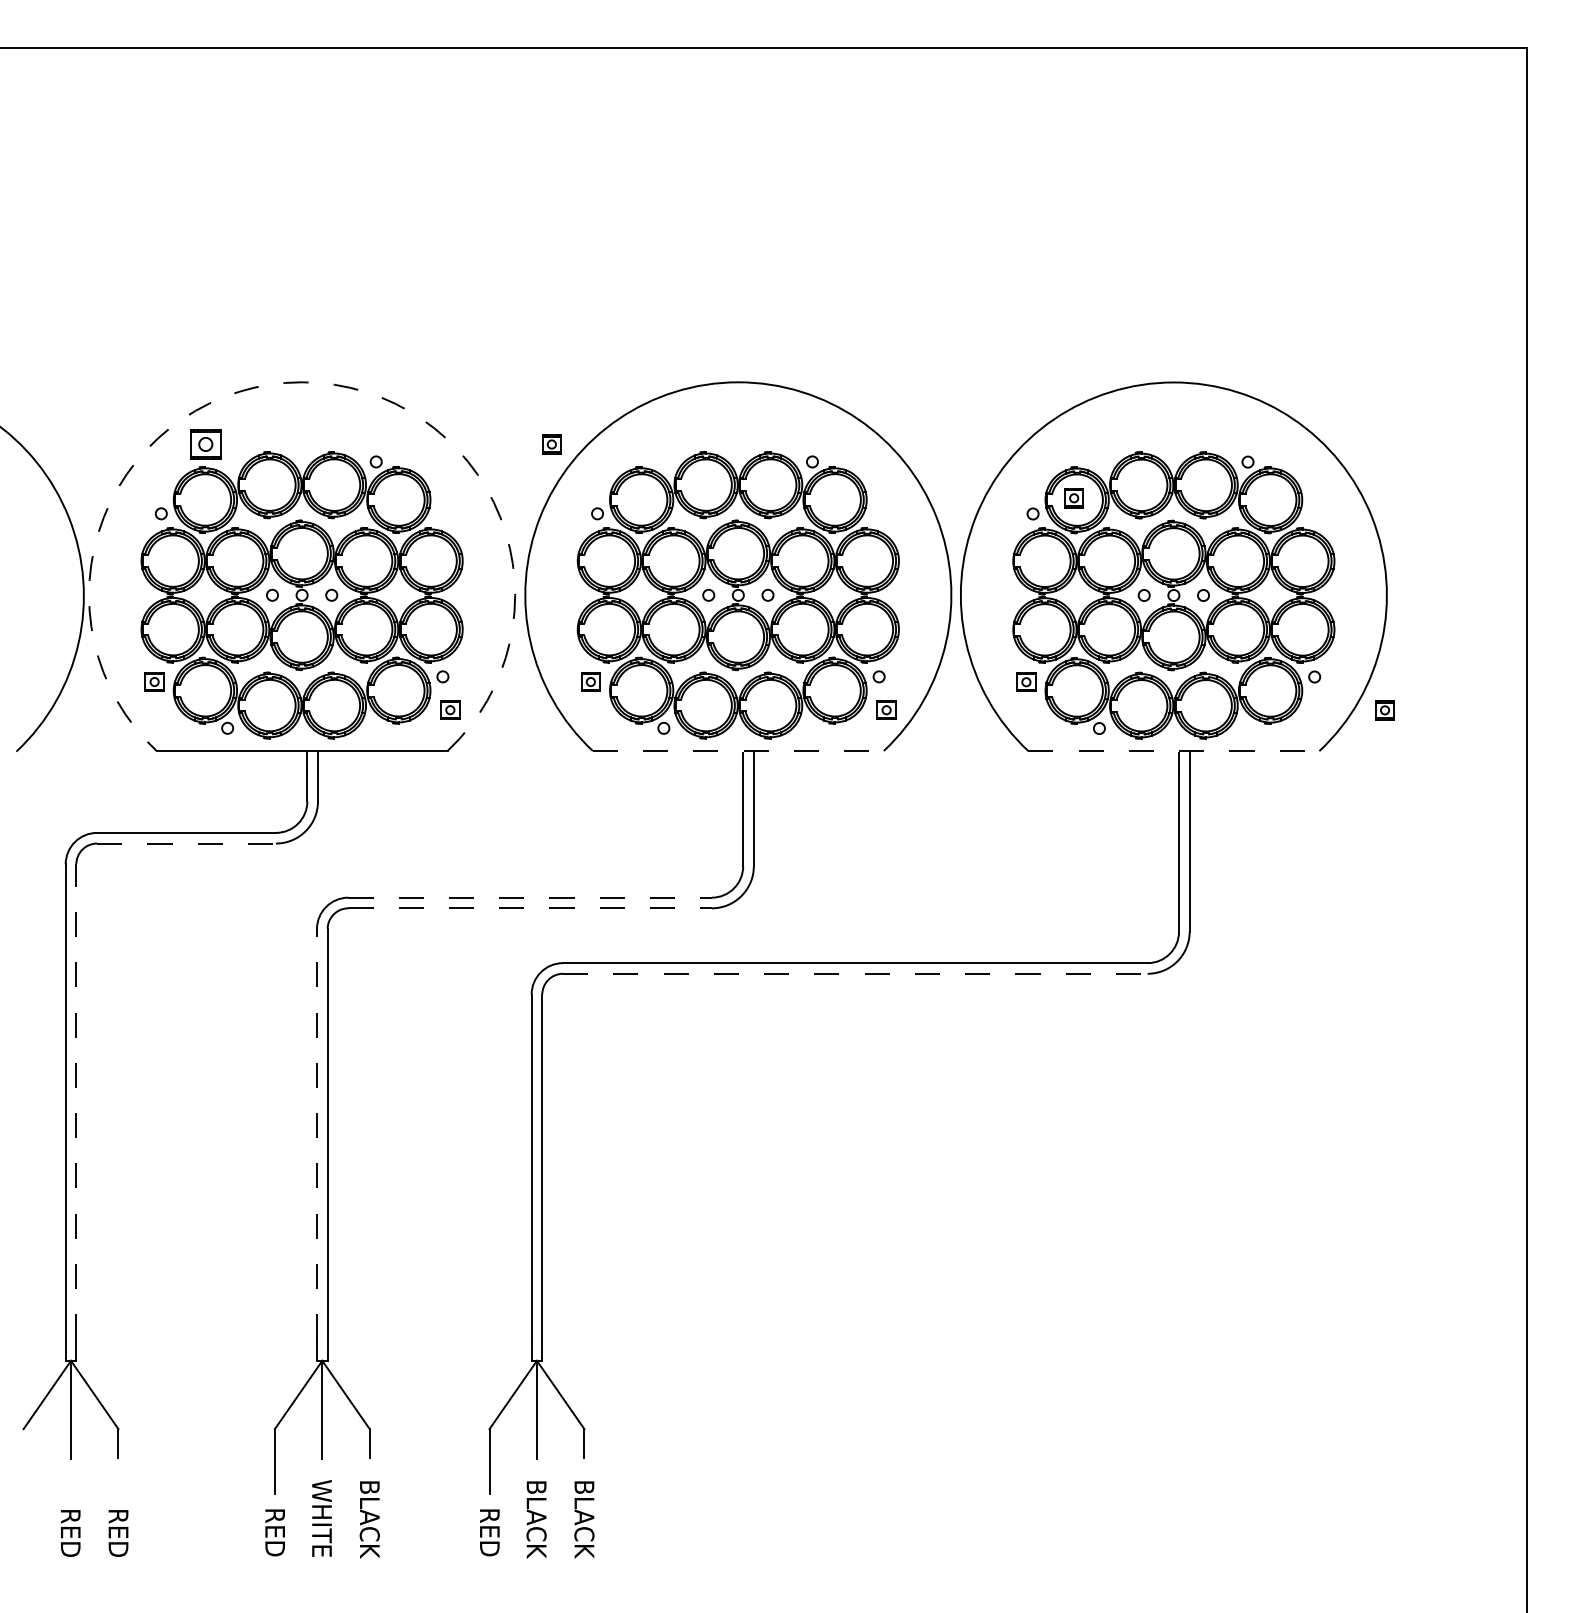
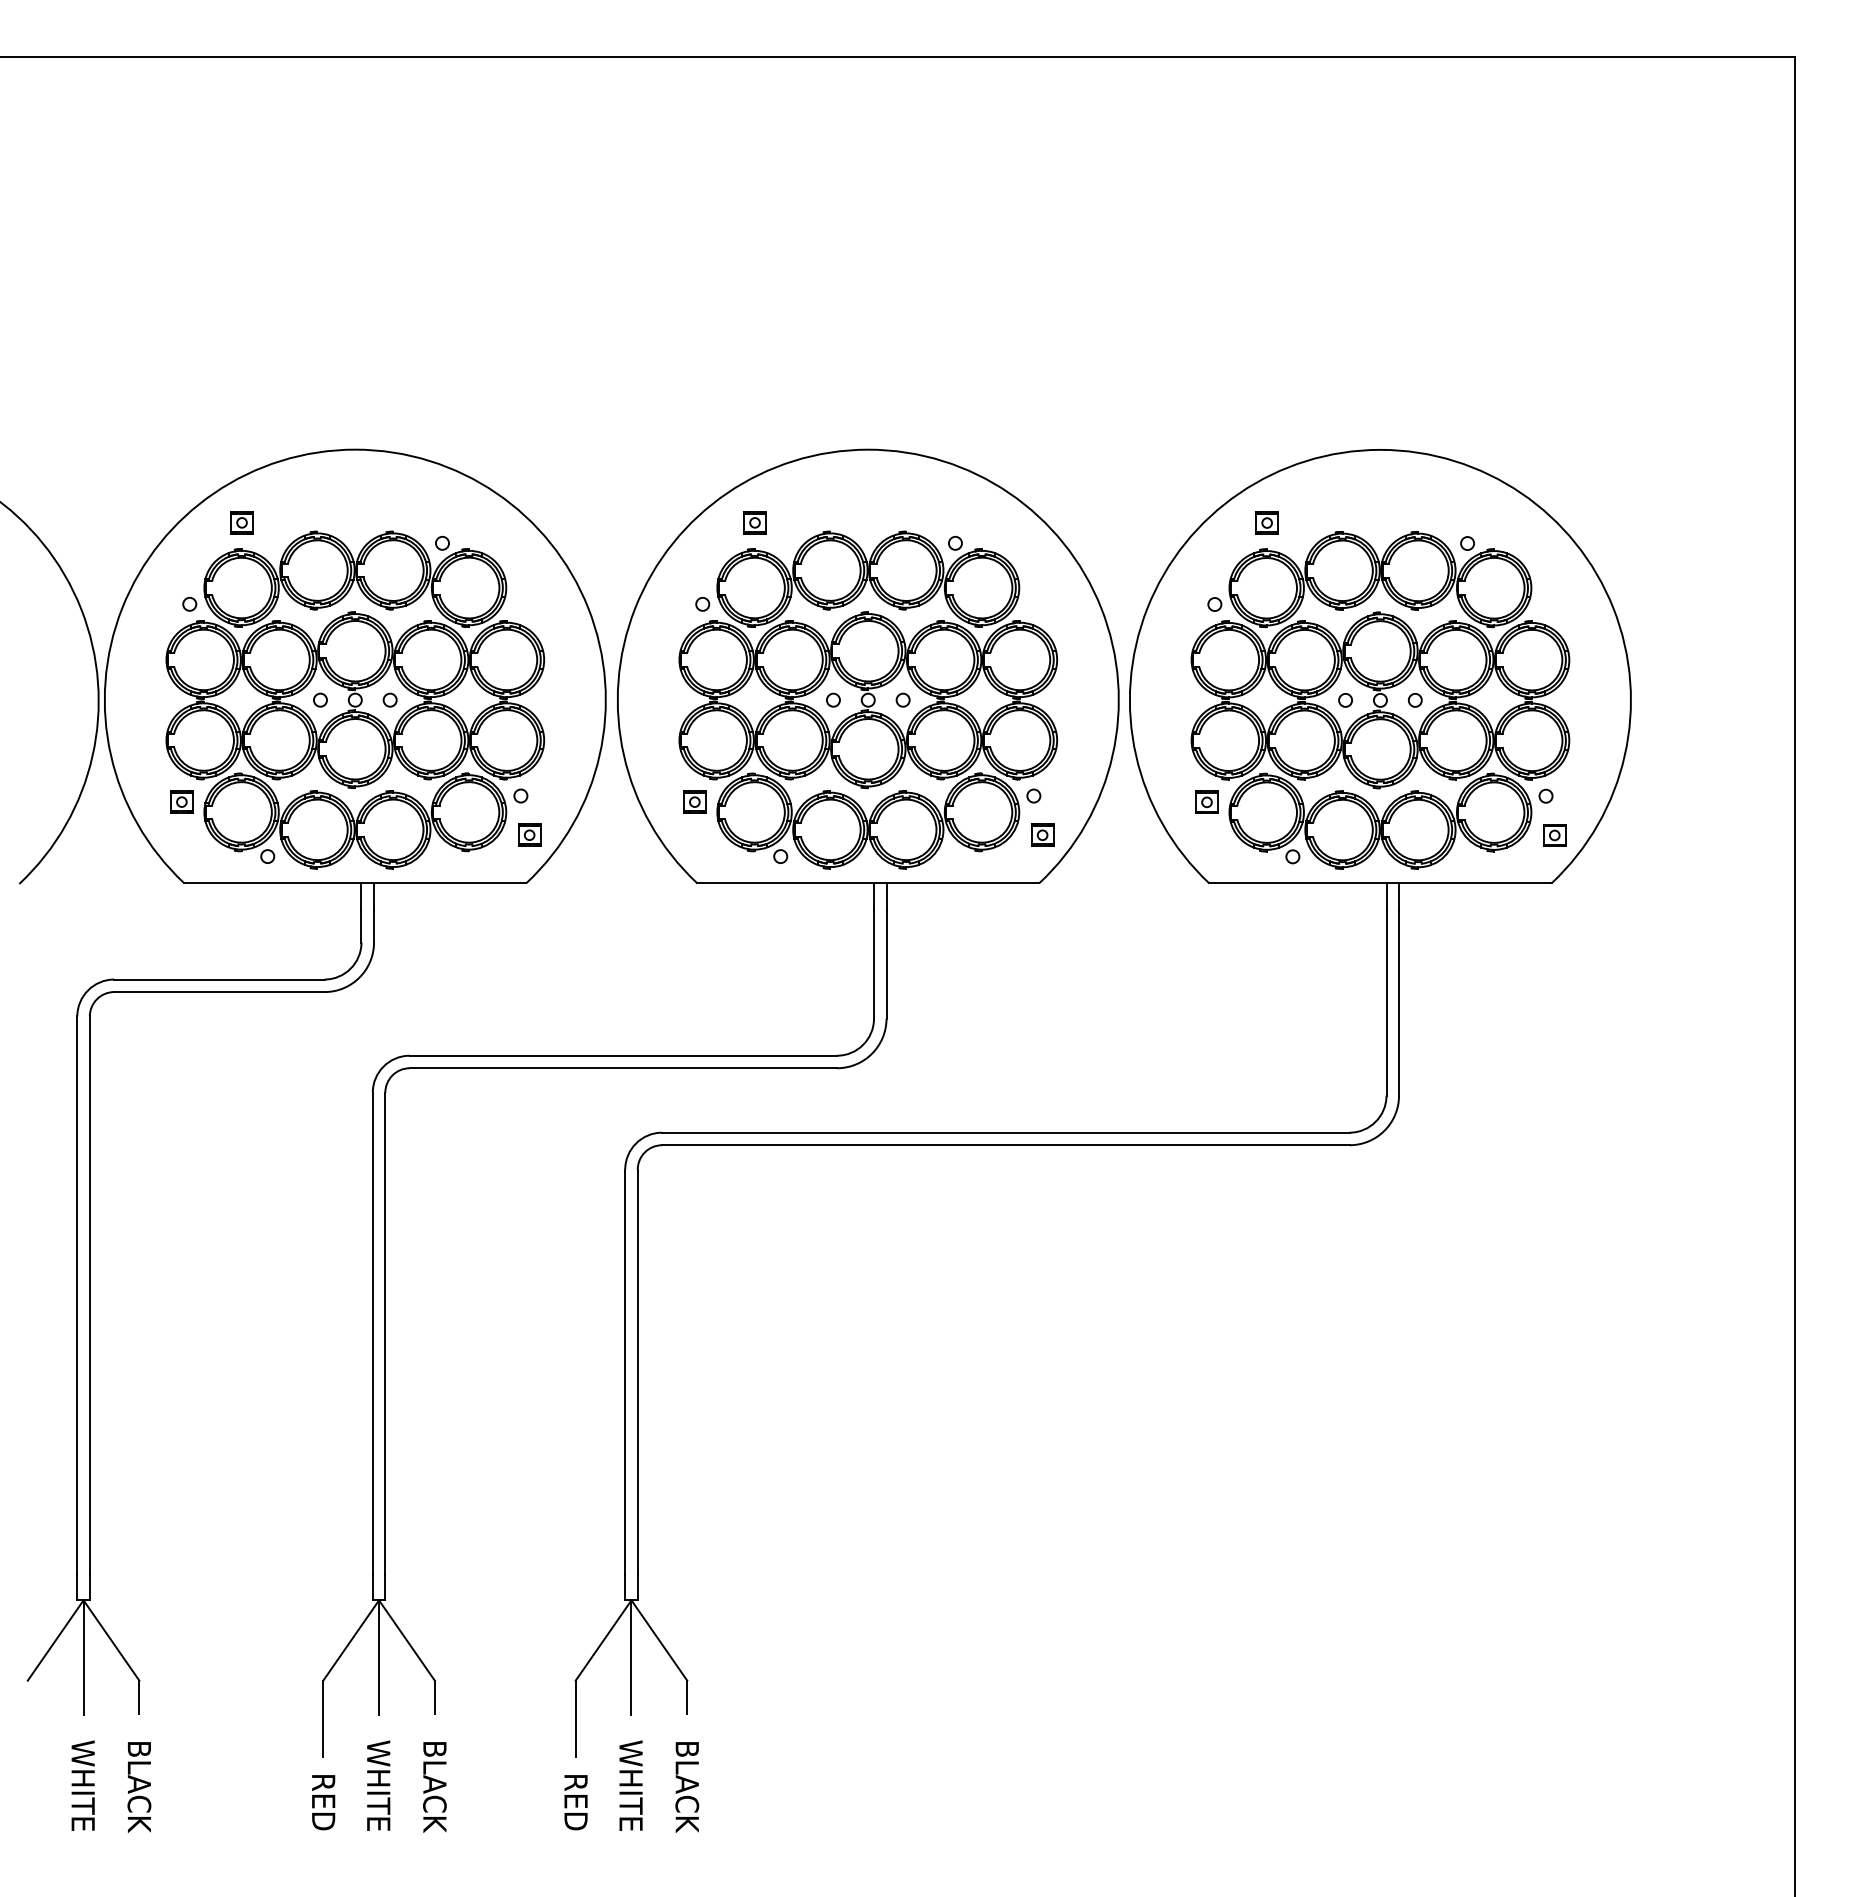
arc: (302, 382) -> (355, 449), dashed -> solid
part: (205, 444) -> (241, 522), size x0.62
part: (551, 444) -> (754, 522), moved
part: (1073, 497) -> (1266, 522), moved
part: (1384, 710) -> (1554, 835), moved
line: (738, 751) -> (868, 883), dashed -> solid
line: (1173, 751) -> (1380, 883), dashed -> solid
line: (186, 843) -> (219, 992), dashed -> solid
line: (530, 897) -> (623, 1055), dashed -> solid
line: (530, 908) -> (623, 1068), dashed -> solid
line: (855, 974) -> (1005, 1145), dashed -> solid
line: (76, 1101) -> (89, 1295), dashed -> solid
line: (316, 1133) -> (372, 1333), dashed -> solid
text: (70, 1518) -> (82, 1785), RED -> WHITE
text: (118, 1519) -> (139, 1787), RED -> BLACK
text: (536, 1519) -> (630, 1786), BLACK -> WHITE

